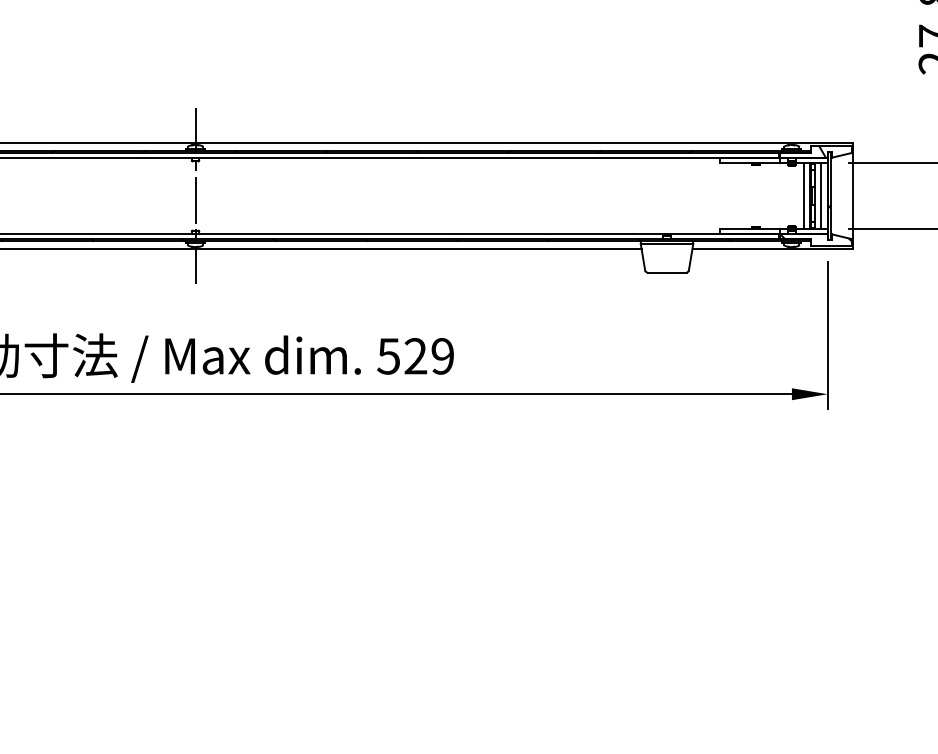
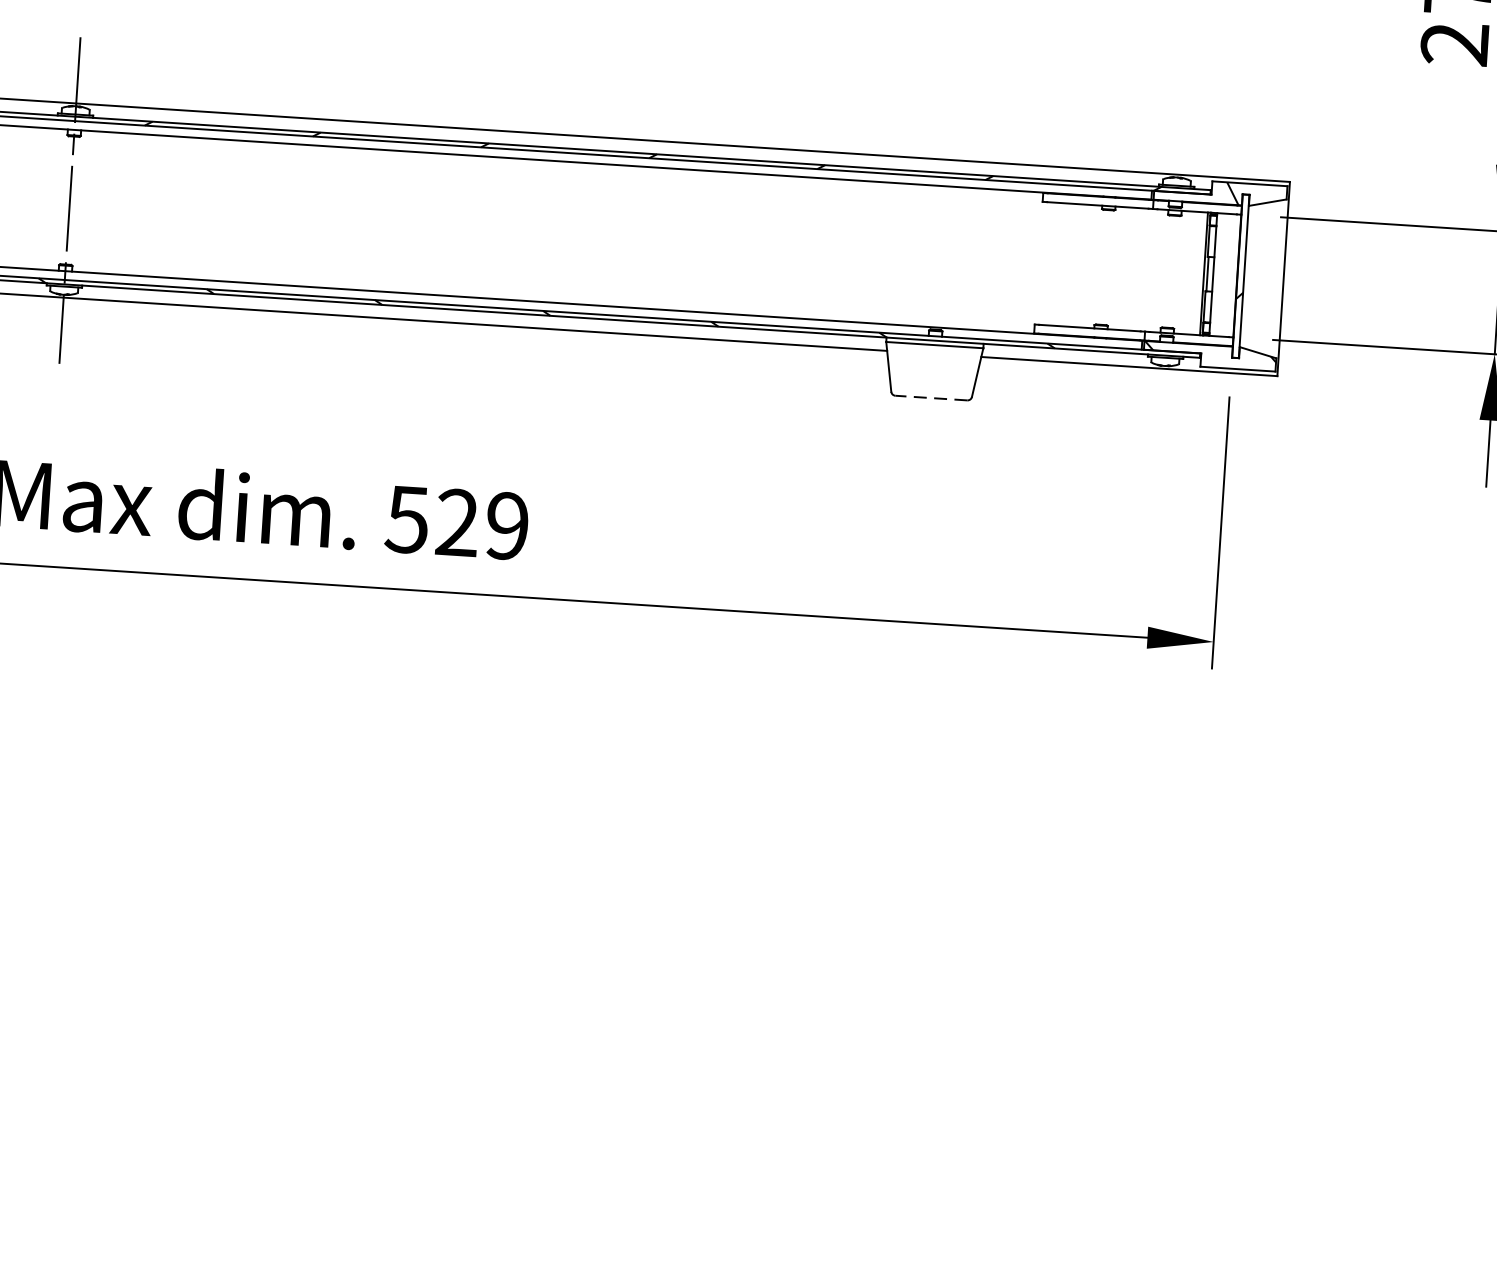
line: (803, 195) -> (1192, 272), removed
line: (820, 195) -> (1223, 274), removed
line: (666, 272) -> (930, 397), solid -> dashed

